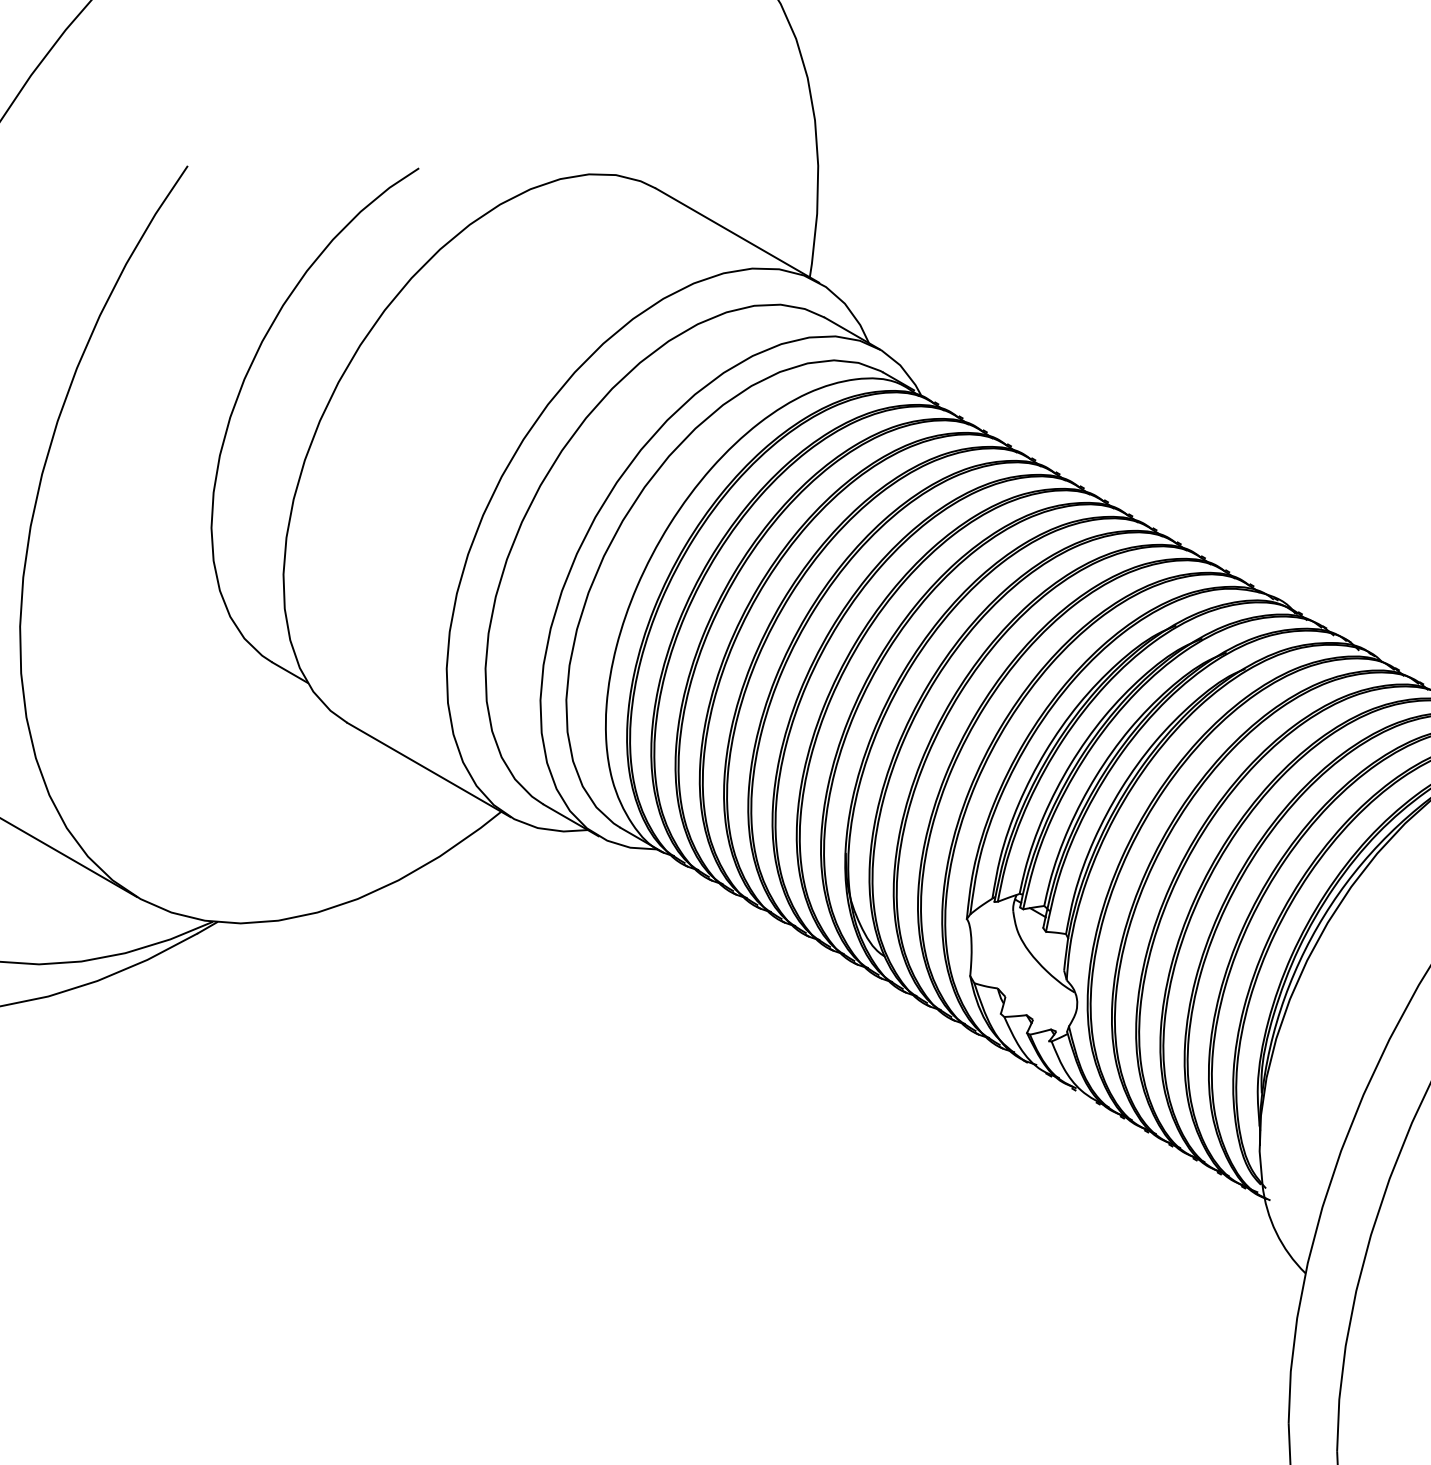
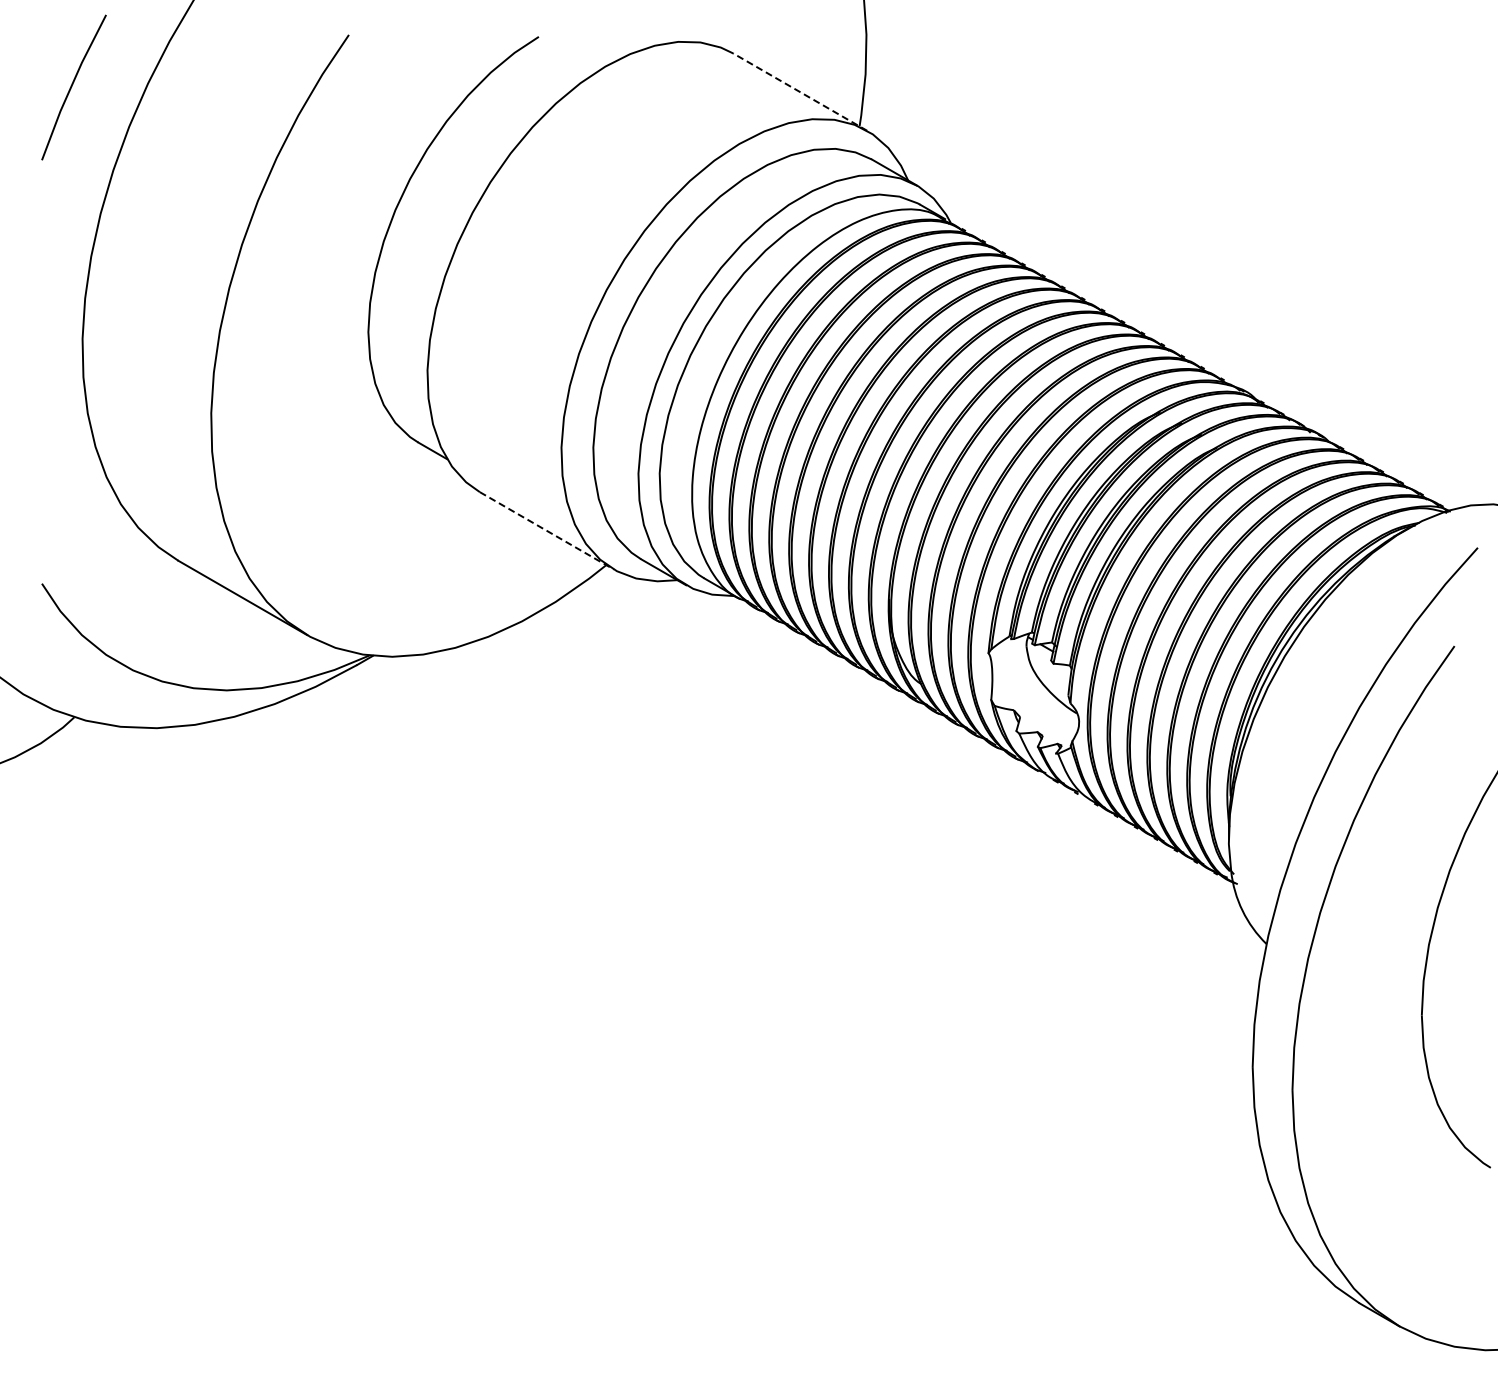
line: (736, 234) -> (799, 91), solid -> dashed
line: (429, 770) -> (547, 531), solid -> dashed

